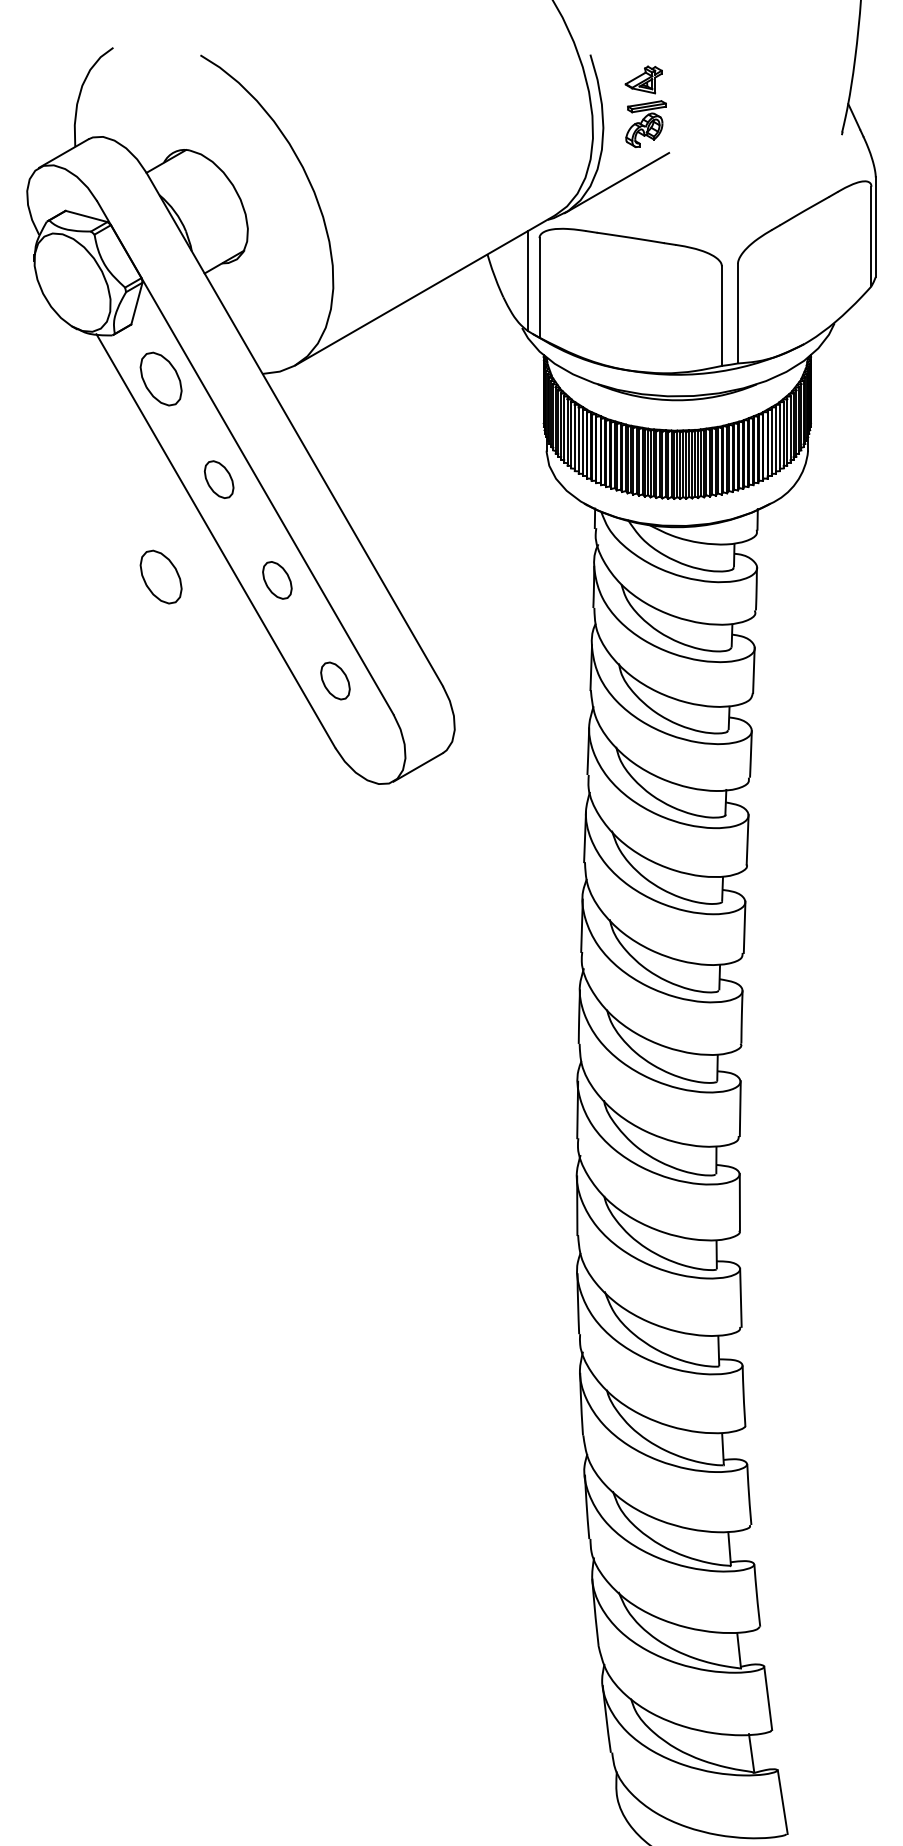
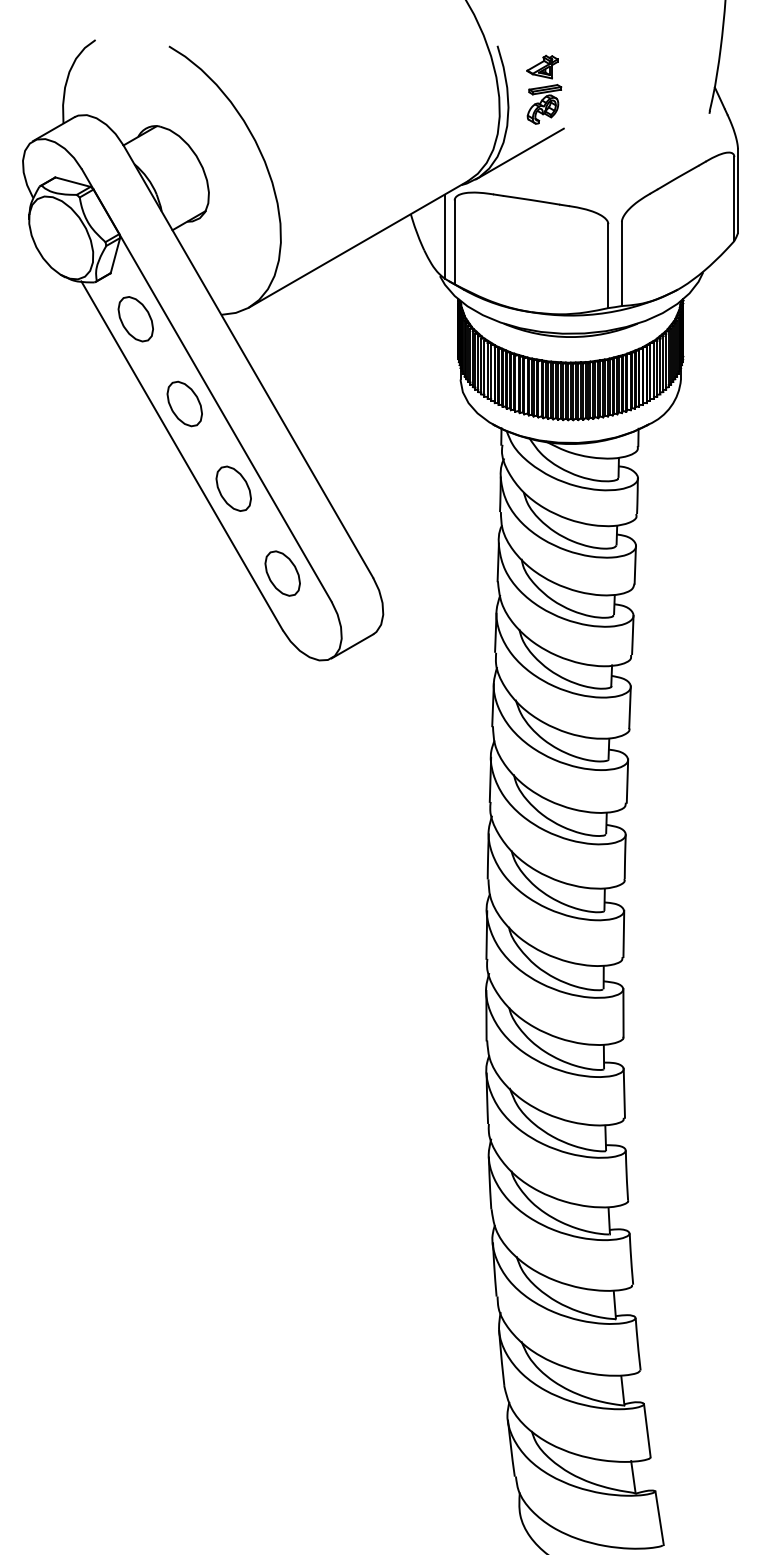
part: (218, 479) -> (184, 403), size x1.43
part: (160, 576) -> (135, 485), removed
part: (277, 580) -> (233, 488), size x1.43
part: (335, 680) -> (282, 573), size x1.43

